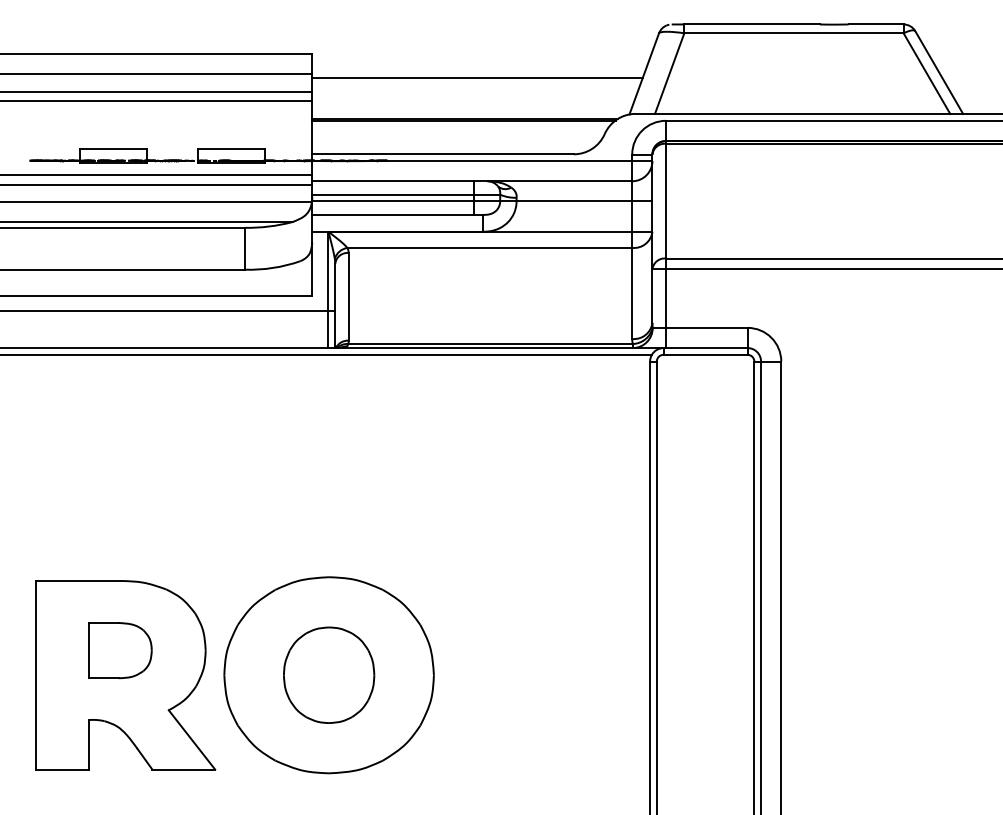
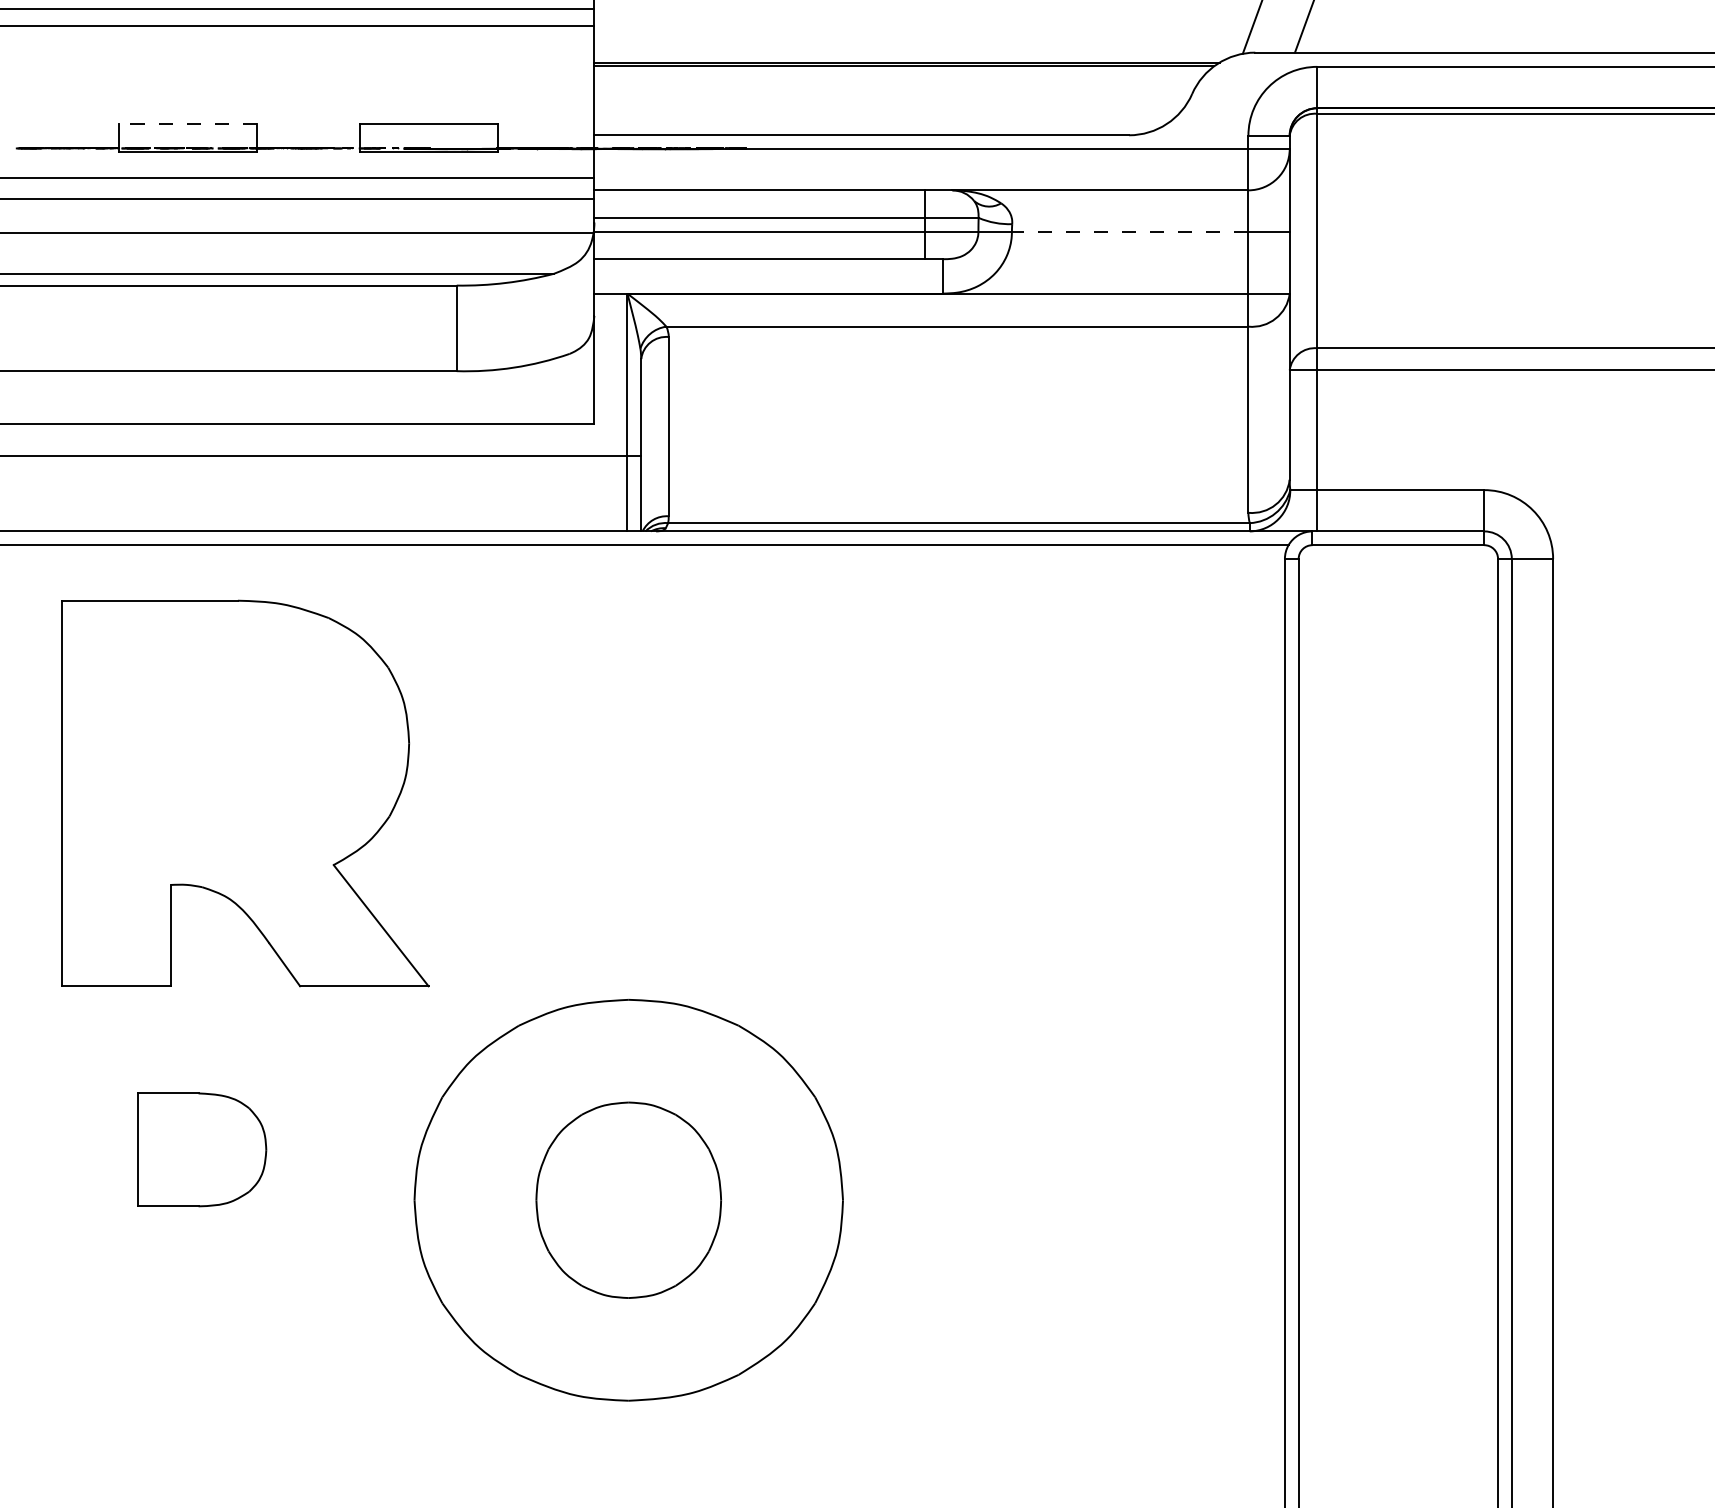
line: (113, 148) -> (187, 123), solid -> dashed
line: (574, 201) -> (1130, 231), solid -> dashed
part: (125, 675) -> (245, 793), moved

